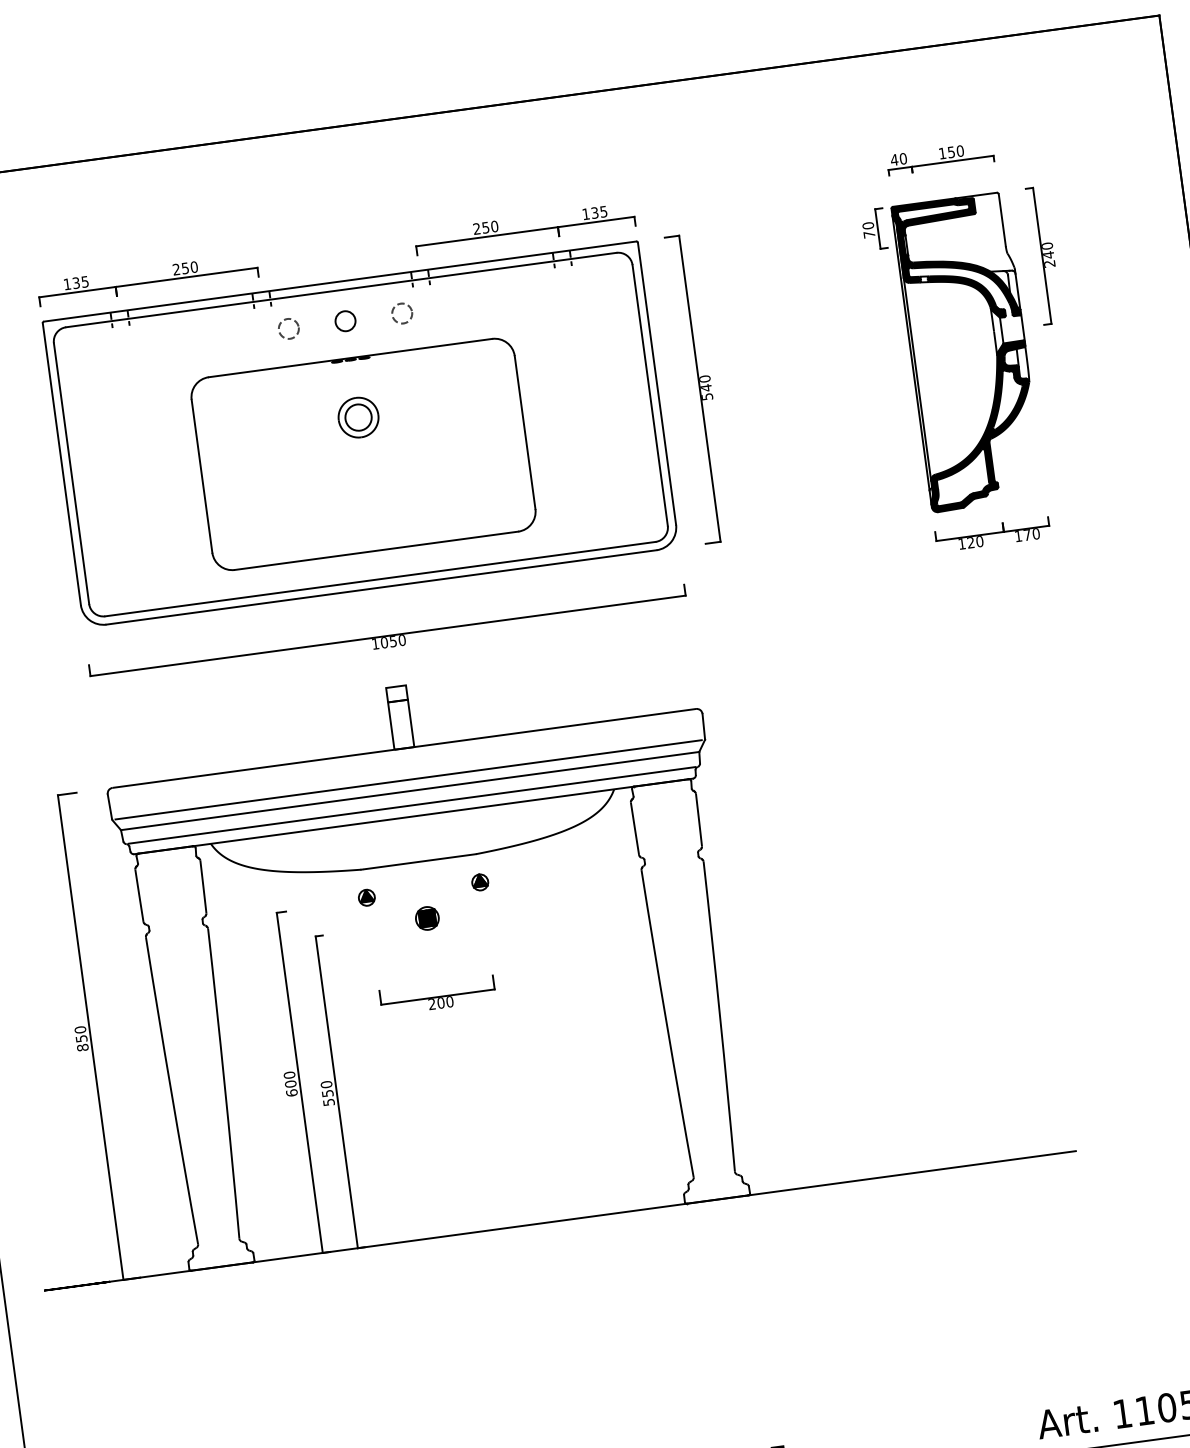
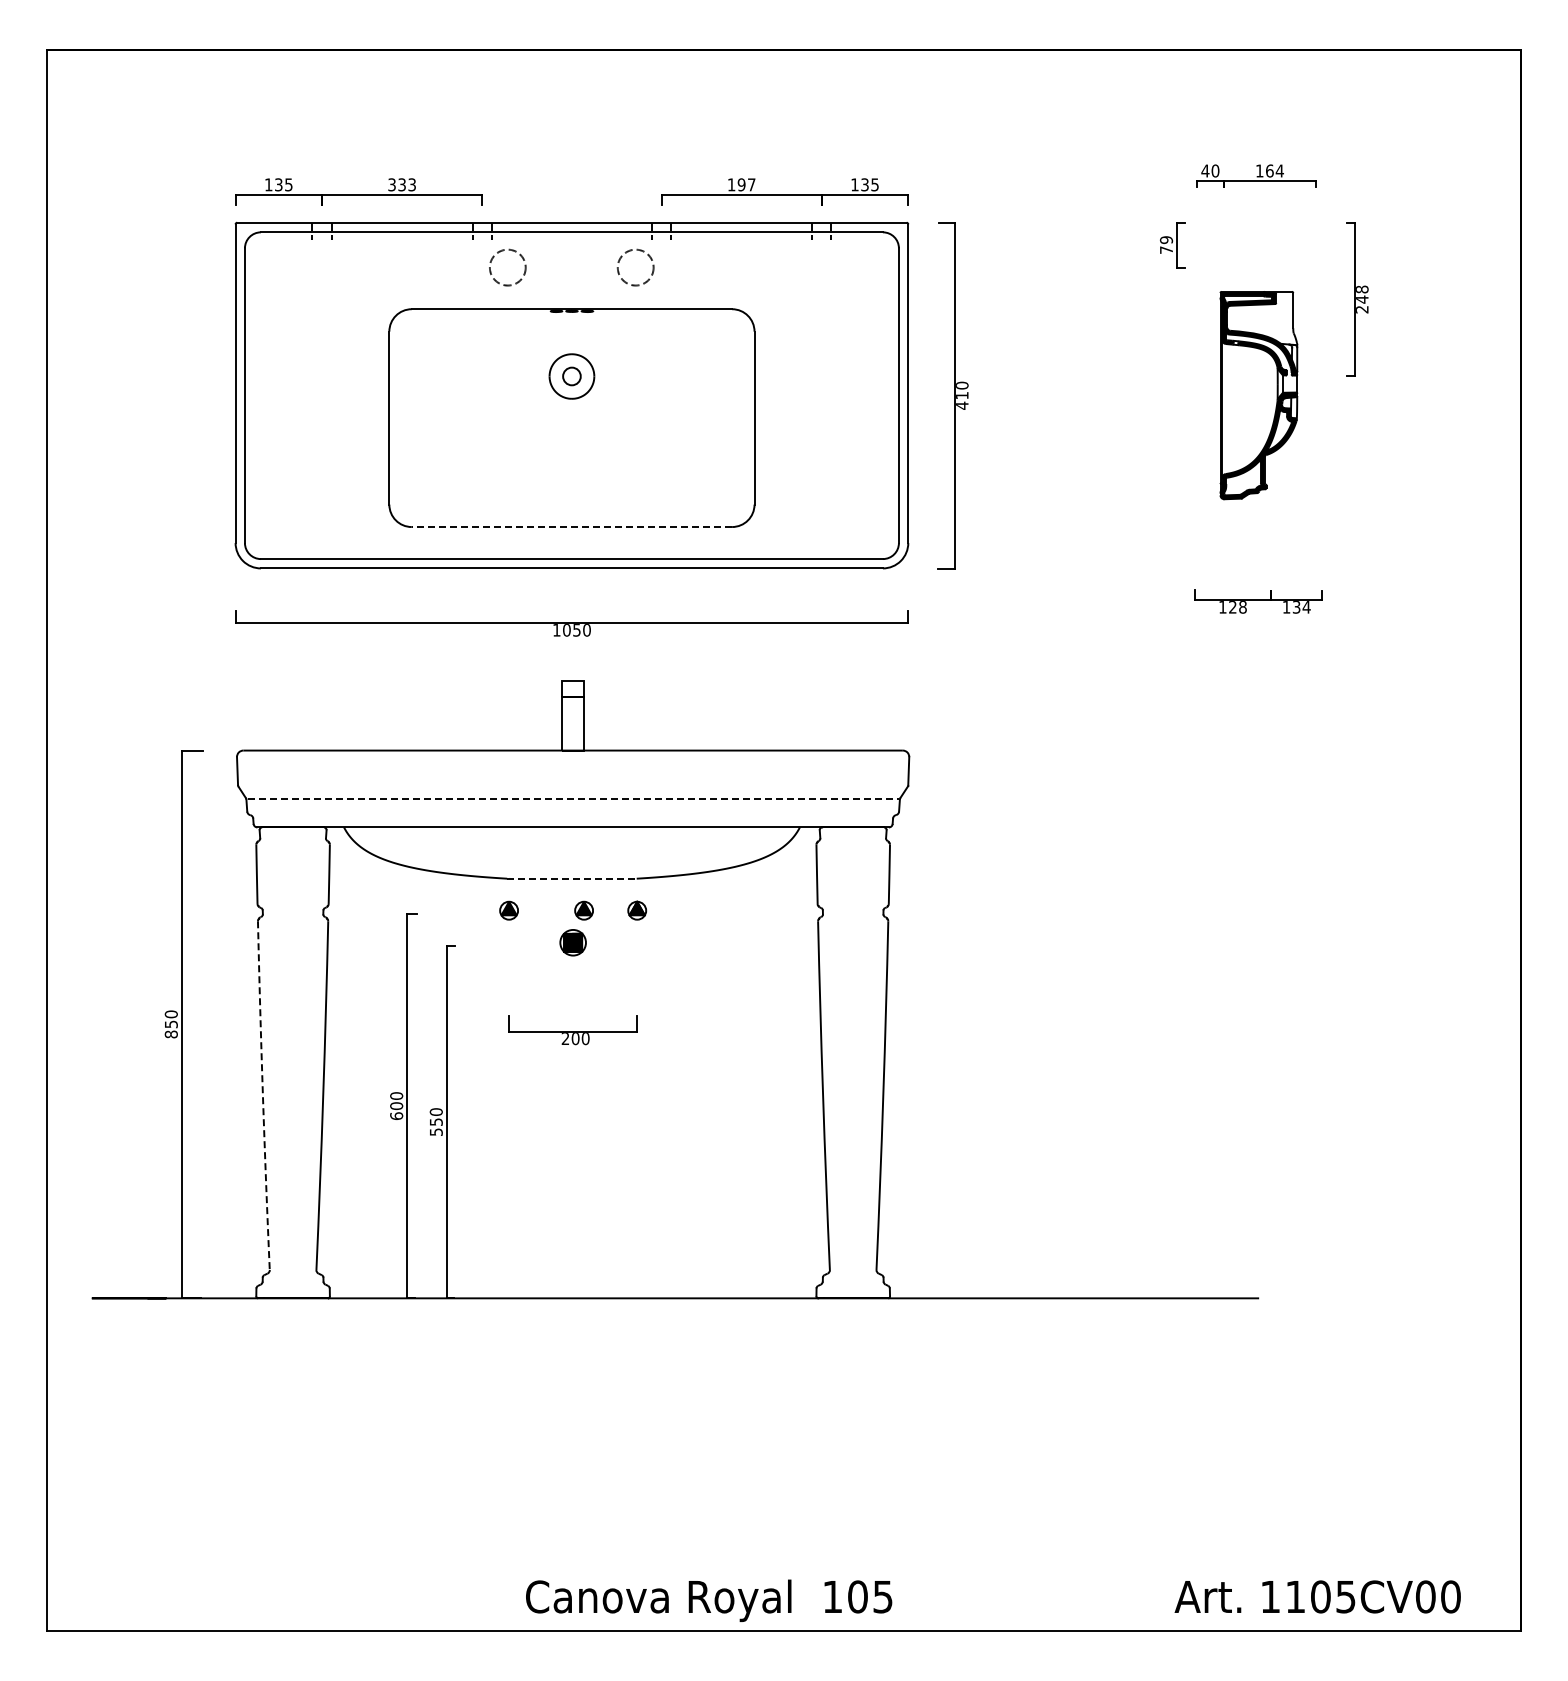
text: (955, 151) -> (1274, 170), 150 -> 164
text: (868, 226) -> (1166, 240), 70 -> 79
text: (485, 227) -> (741, 184), 250 -> 197
text: (1047, 246) -> (1362, 289), 240 -> 248
text: (185, 268) -> (402, 184), 250 -> 333
circle: (402, 313) -> (636, 267), size x1.6
circle: (345, 321) -> (571, 267), removed
circle: (288, 328) -> (507, 267), size x1.6
part: (968, 352) -> (1258, 395), size x0.6
text: (706, 392) -> (962, 400), 540 -> 410
circle: (358, 417) -> (571, 376), size x0.6
text: (1031, 534) -> (1301, 607), 170 -> 134
text: (979, 541) -> (1242, 607), 120 -> 128
line: (376, 551) -> (571, 527), solid -> dashed
line: (408, 780) -> (572, 786), removed
line: (410, 790) -> (573, 798), solid -> dashed
line: (412, 804) -> (573, 814), removed
line: (418, 861) -> (571, 878), solid -> dashed
part: (432, 888) -> (583, 910), added
arc: (170, 1090) -> (262, 1095), solid -> dashed

